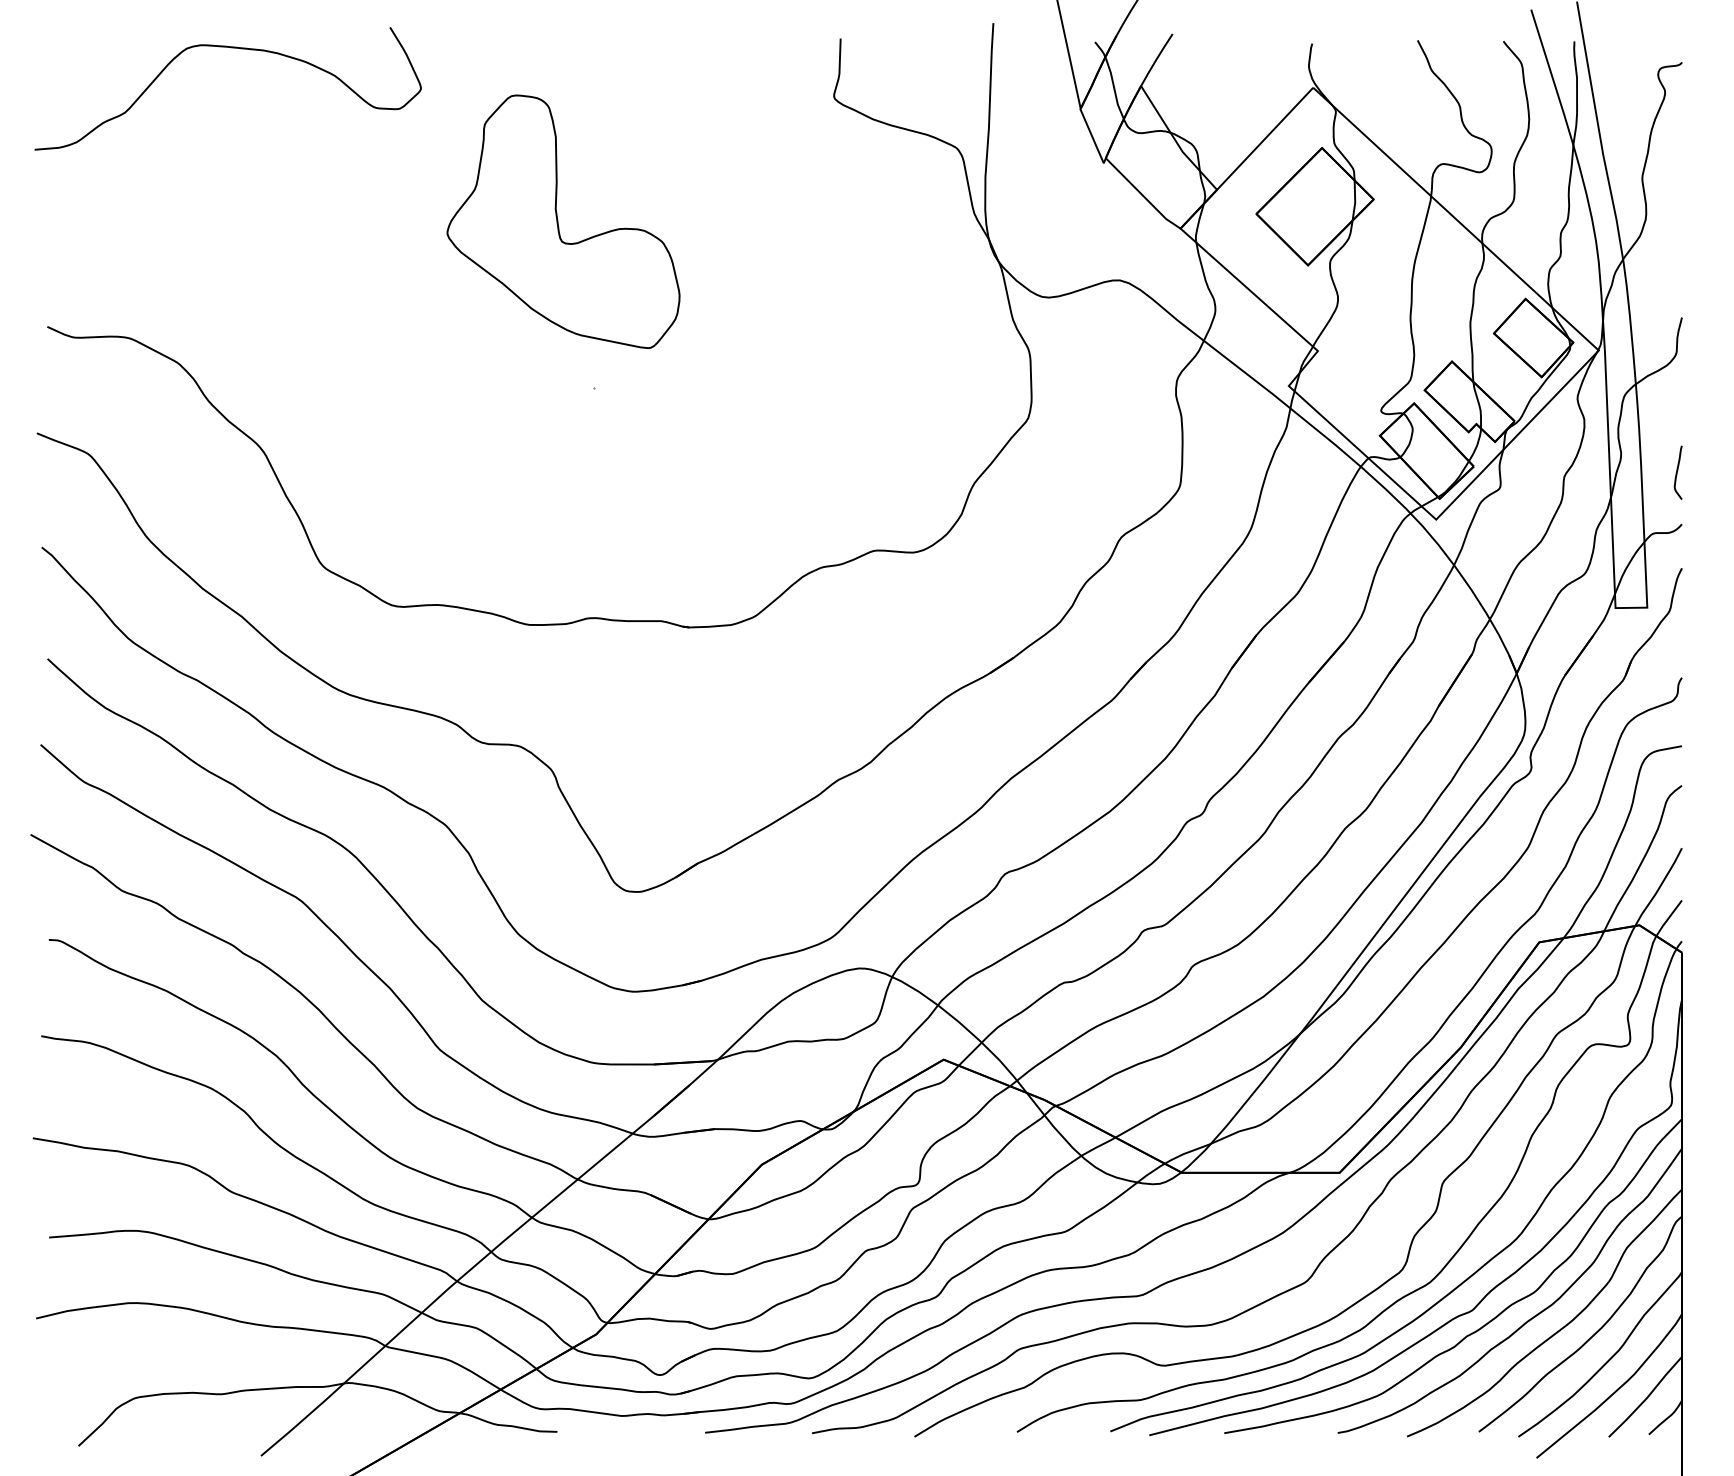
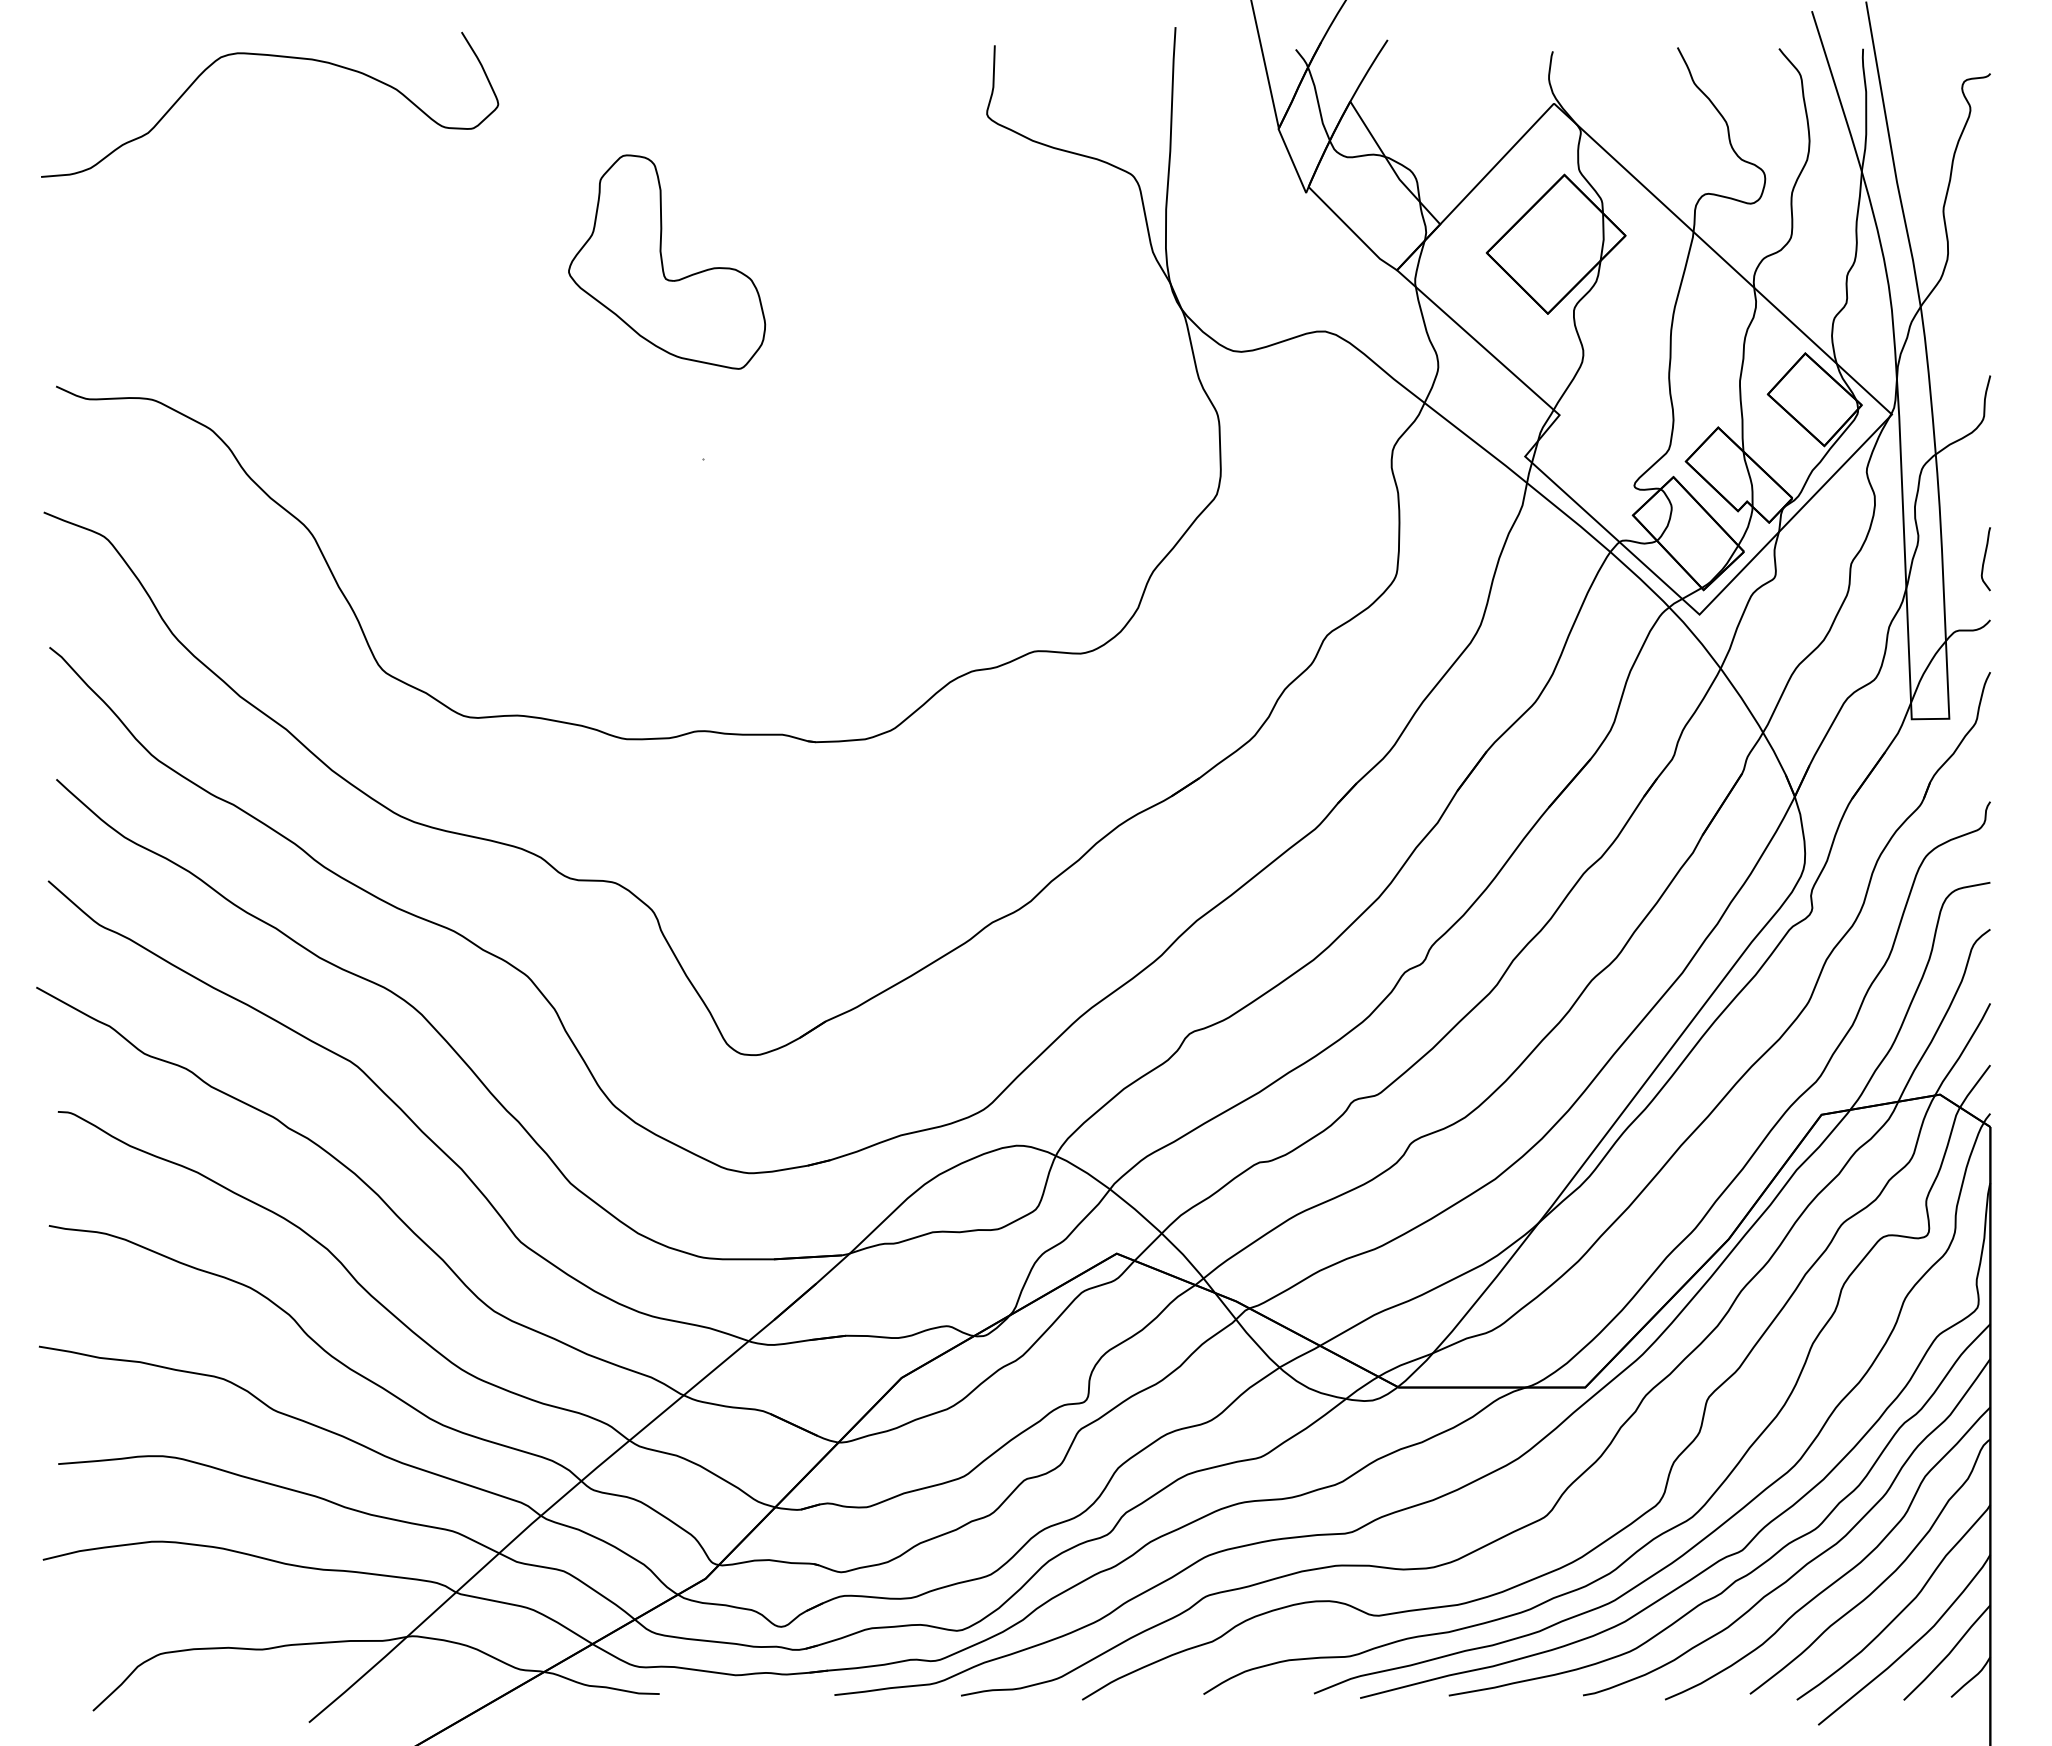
part: (564, 221) -> (667, 261), size x0.71

